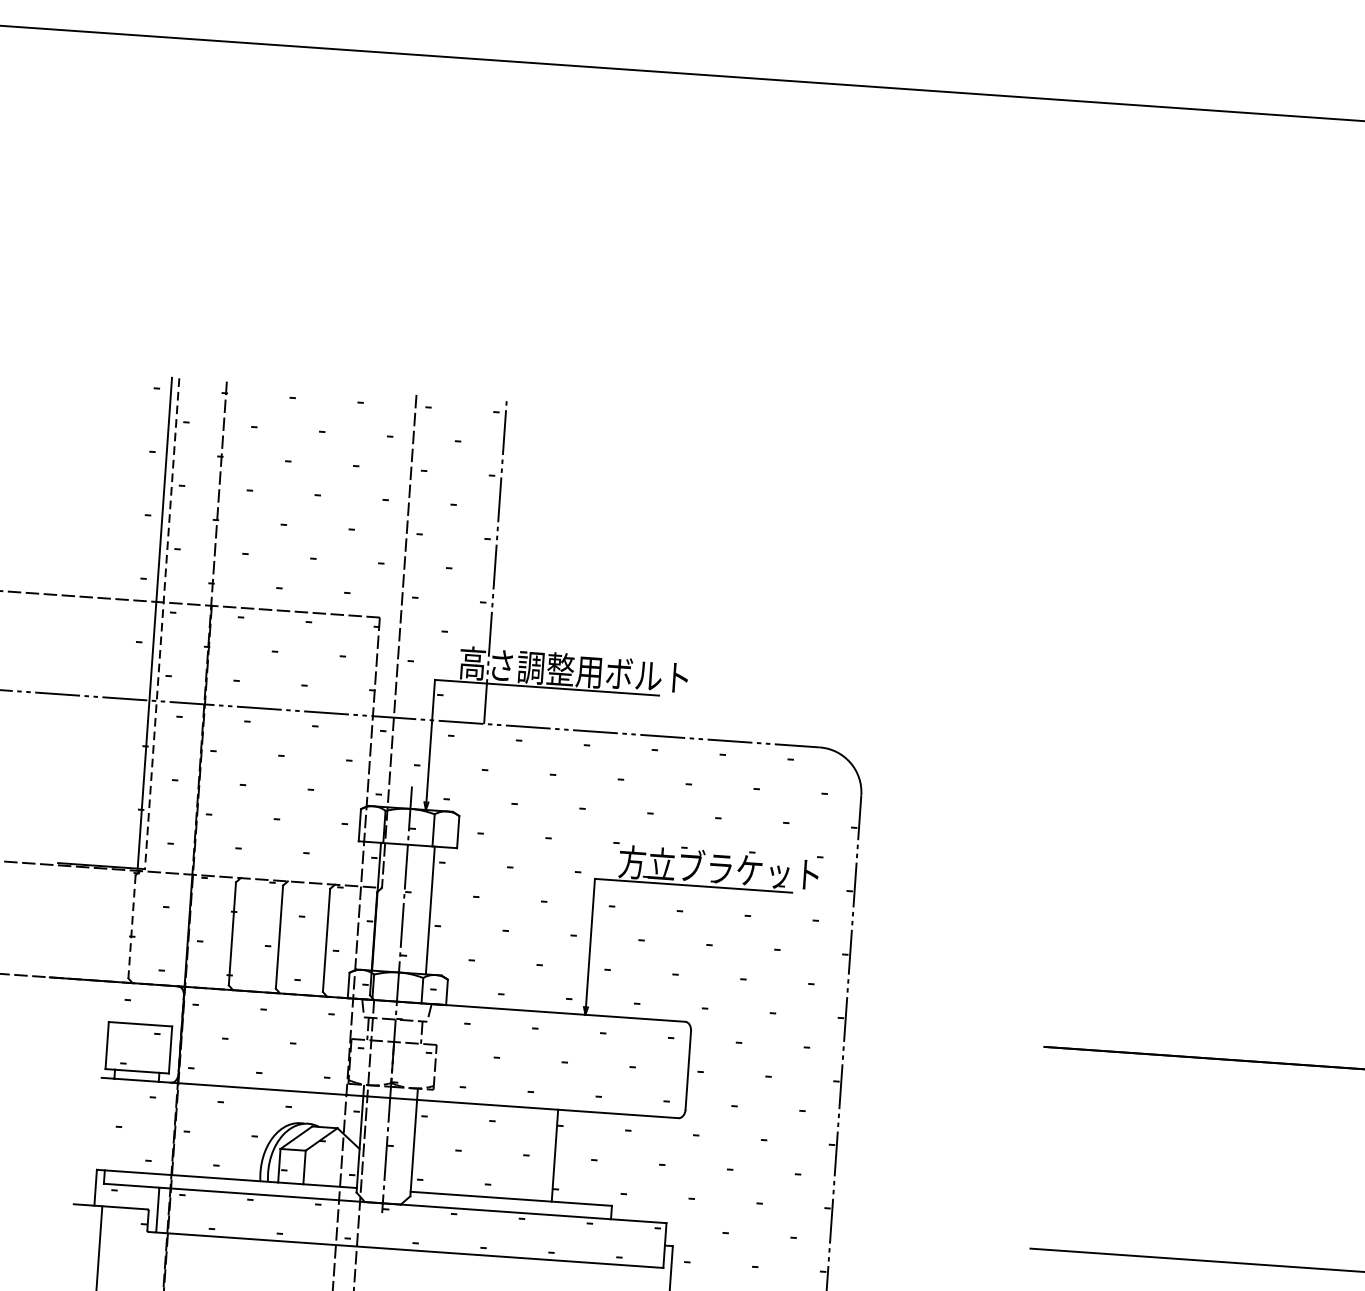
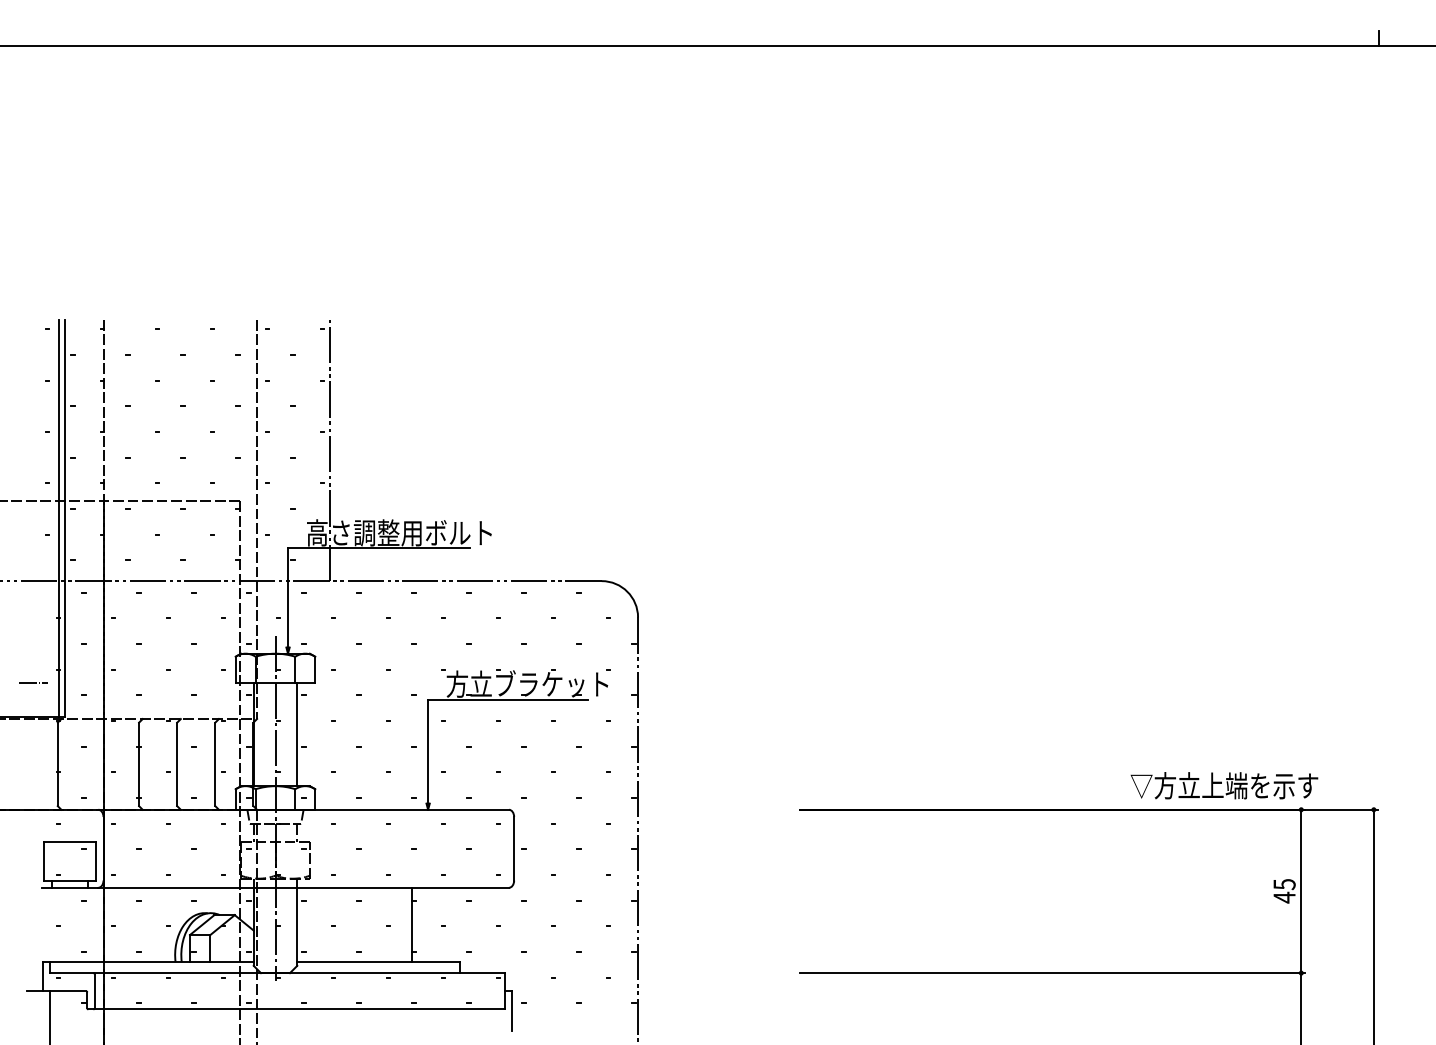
line: (162, 623) -> (65, 518), dashed -> solid
line: (109, 823) -> (33, 682), added
line: (131, 926) -> (57, 764), dashed -> solid

